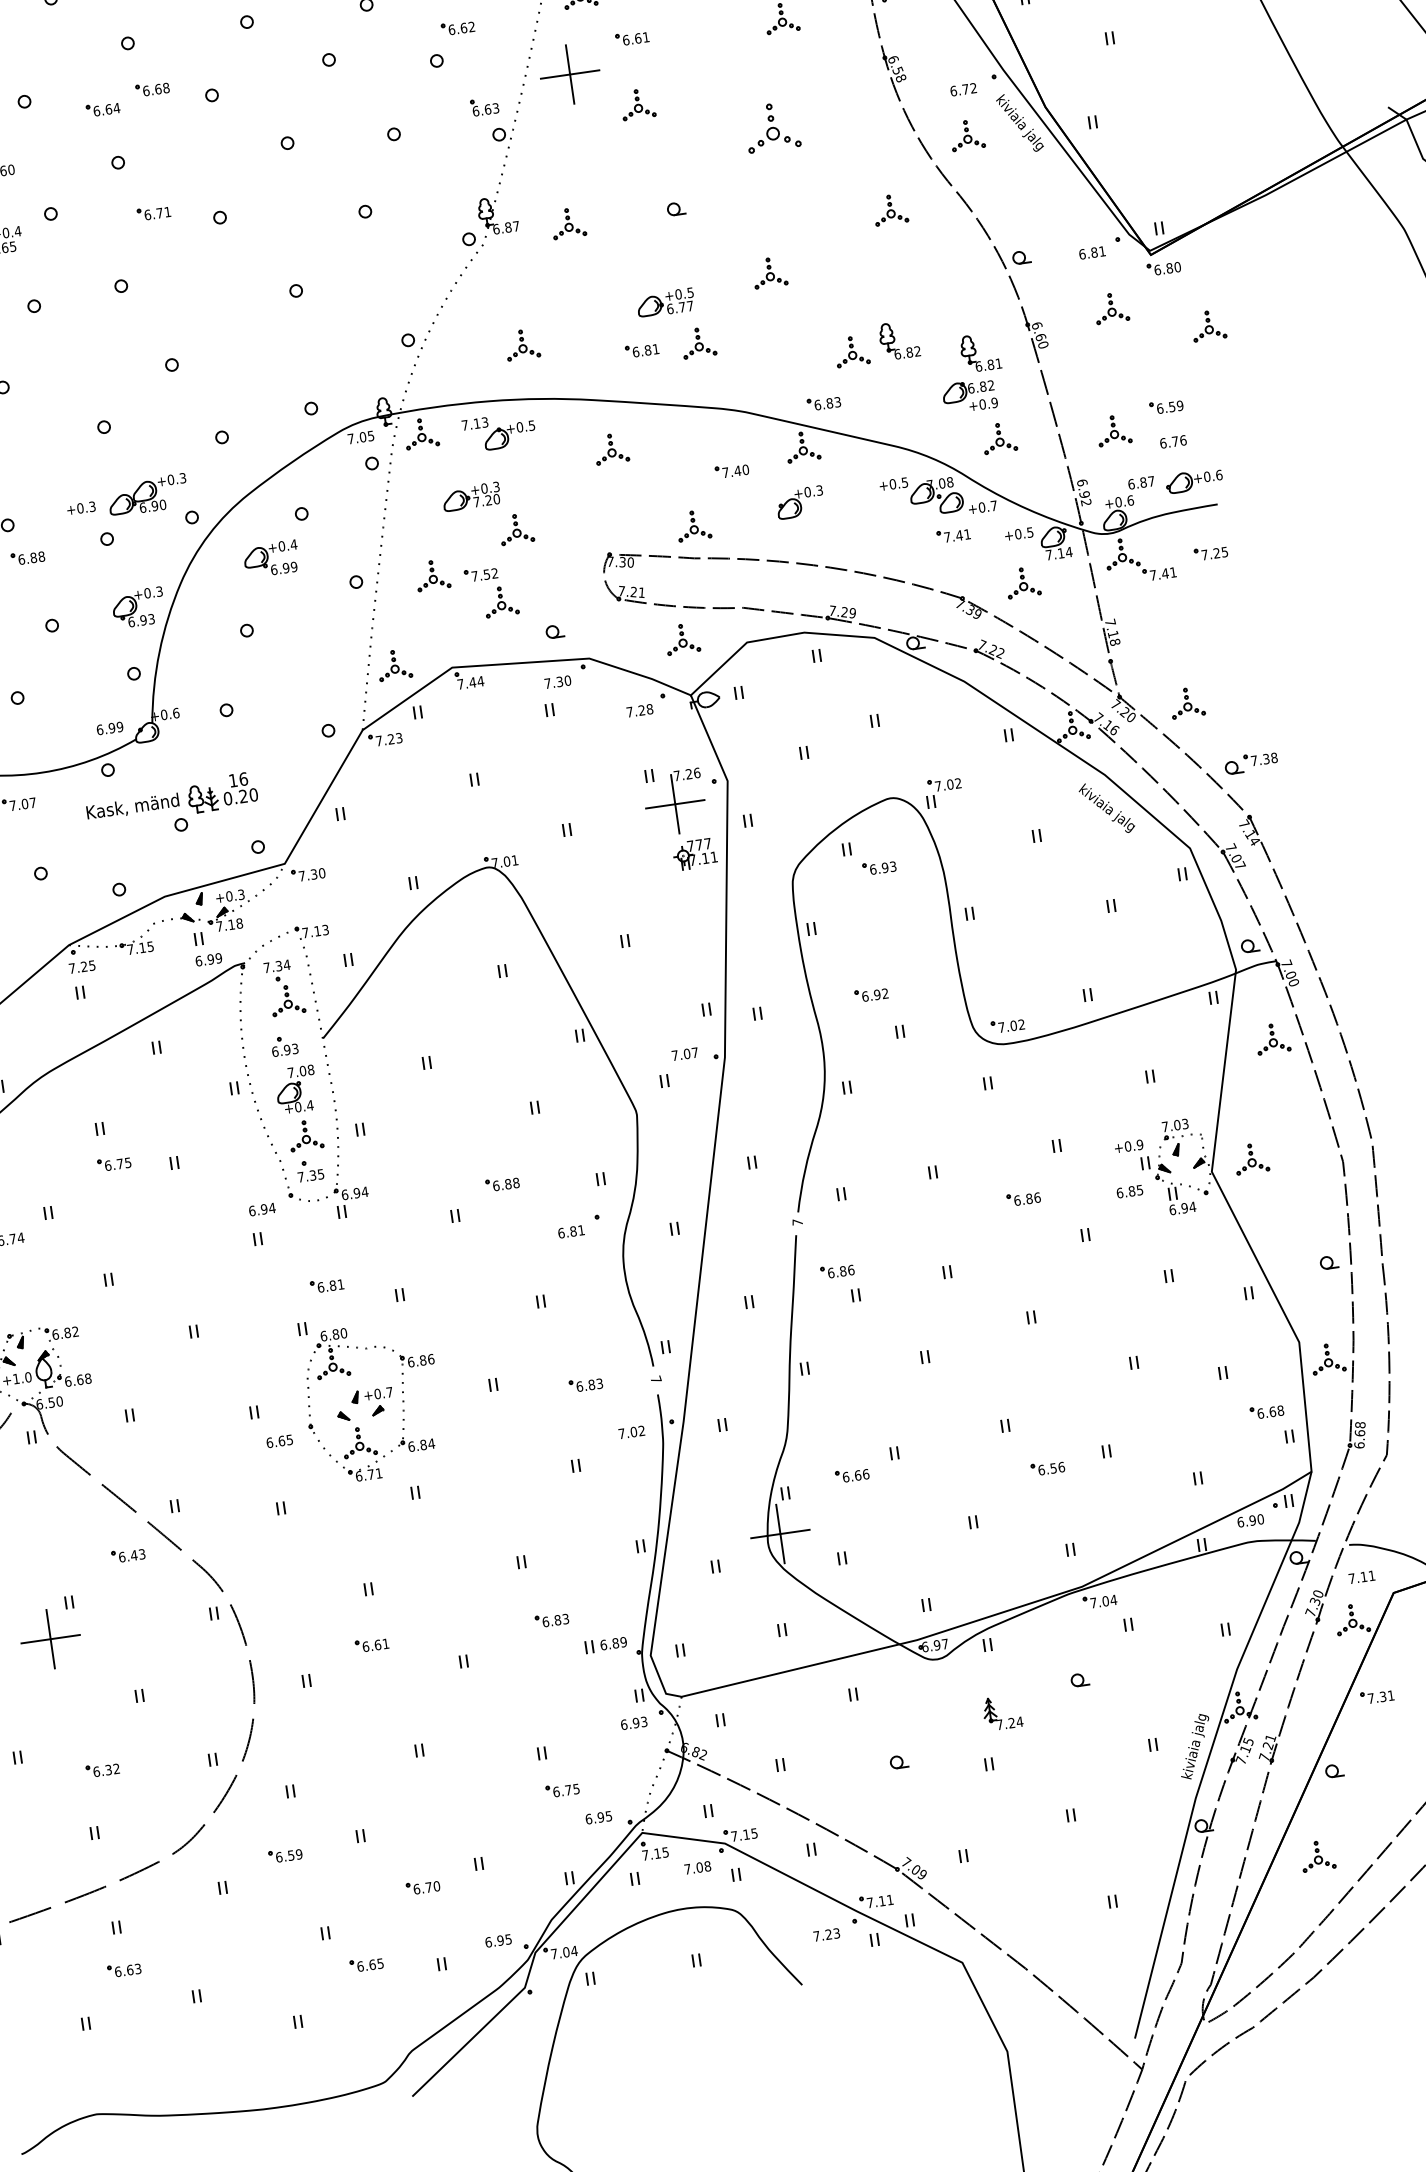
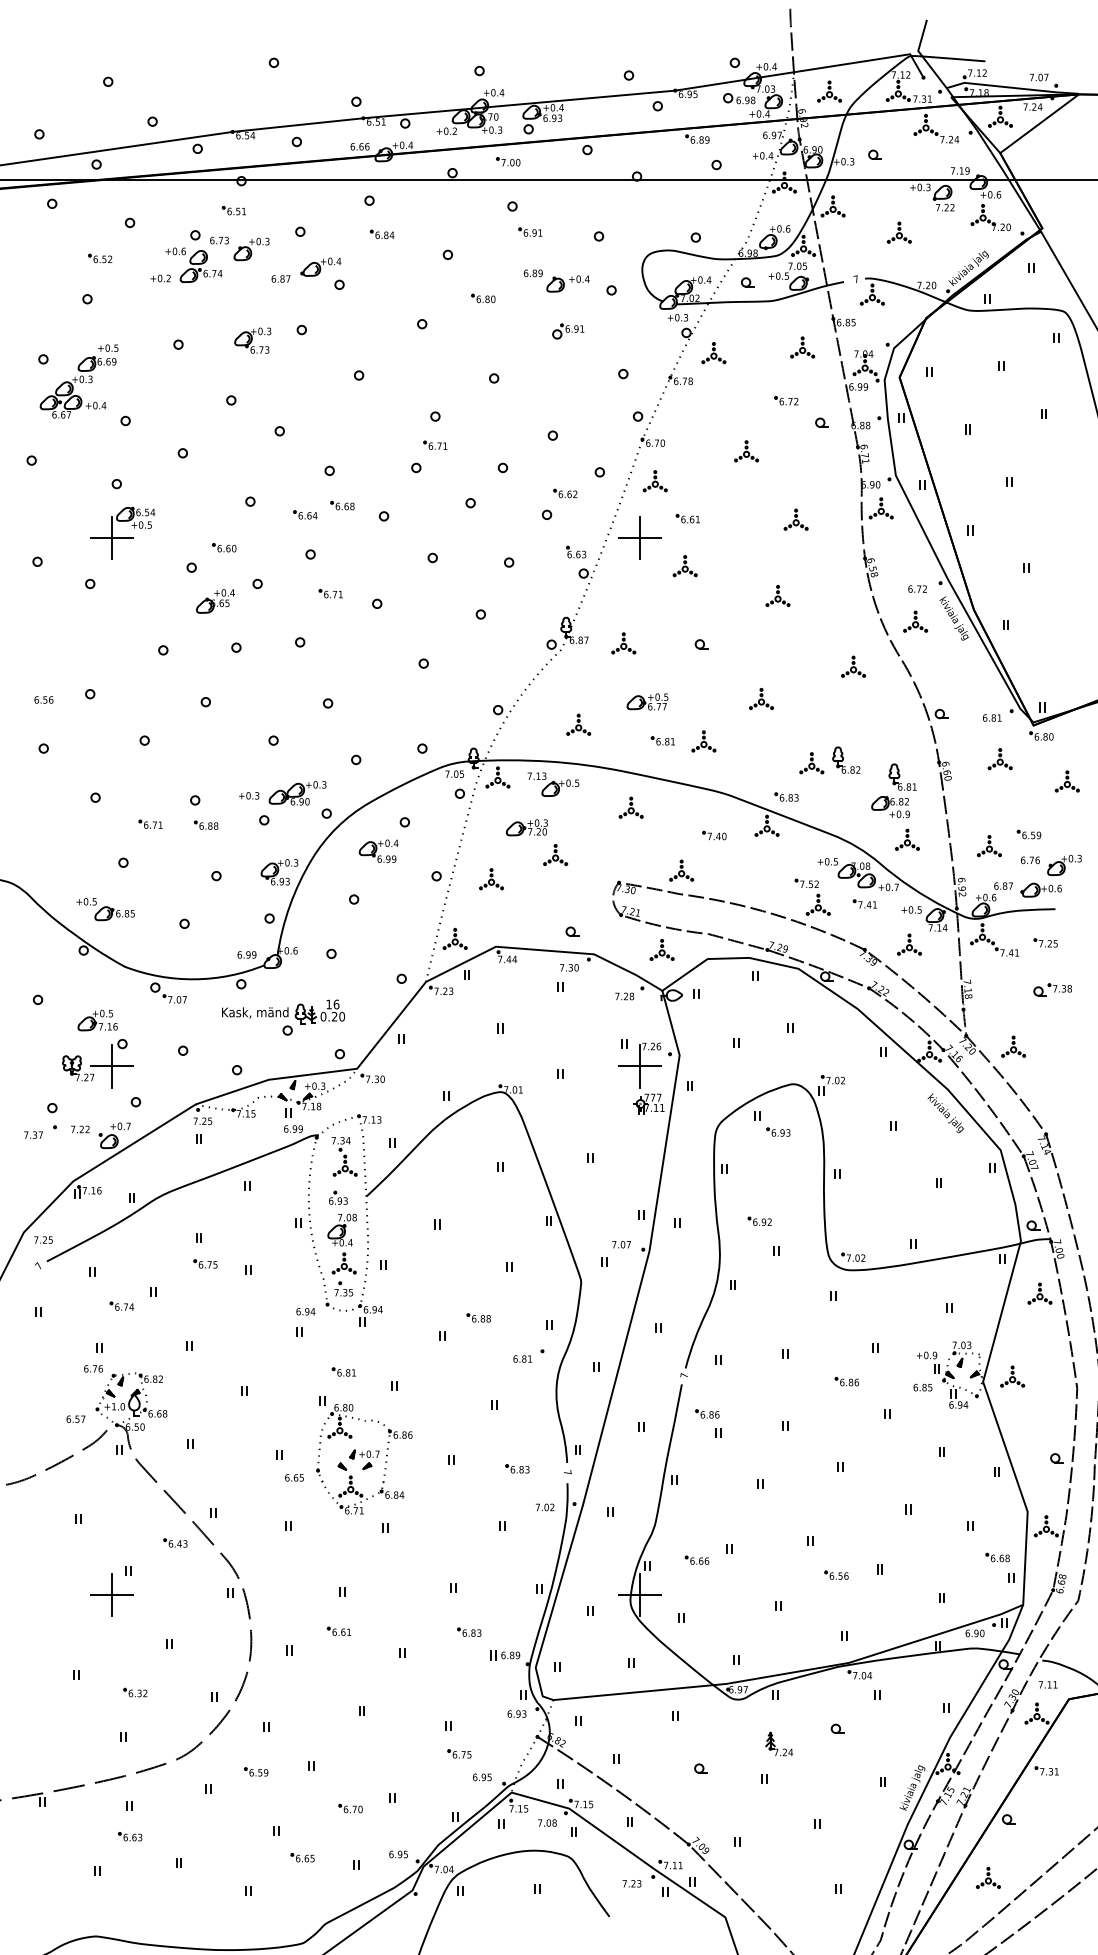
part: (771, 126) -> (777, 595), size x0.62
part: (665, 302) -> (647, 701), moved
part: (800, 502) -> (1064, 865), moved
part: (491, 591) -> (812, 896), moved
part: (1250, 762) -> (1052, 989), moved

